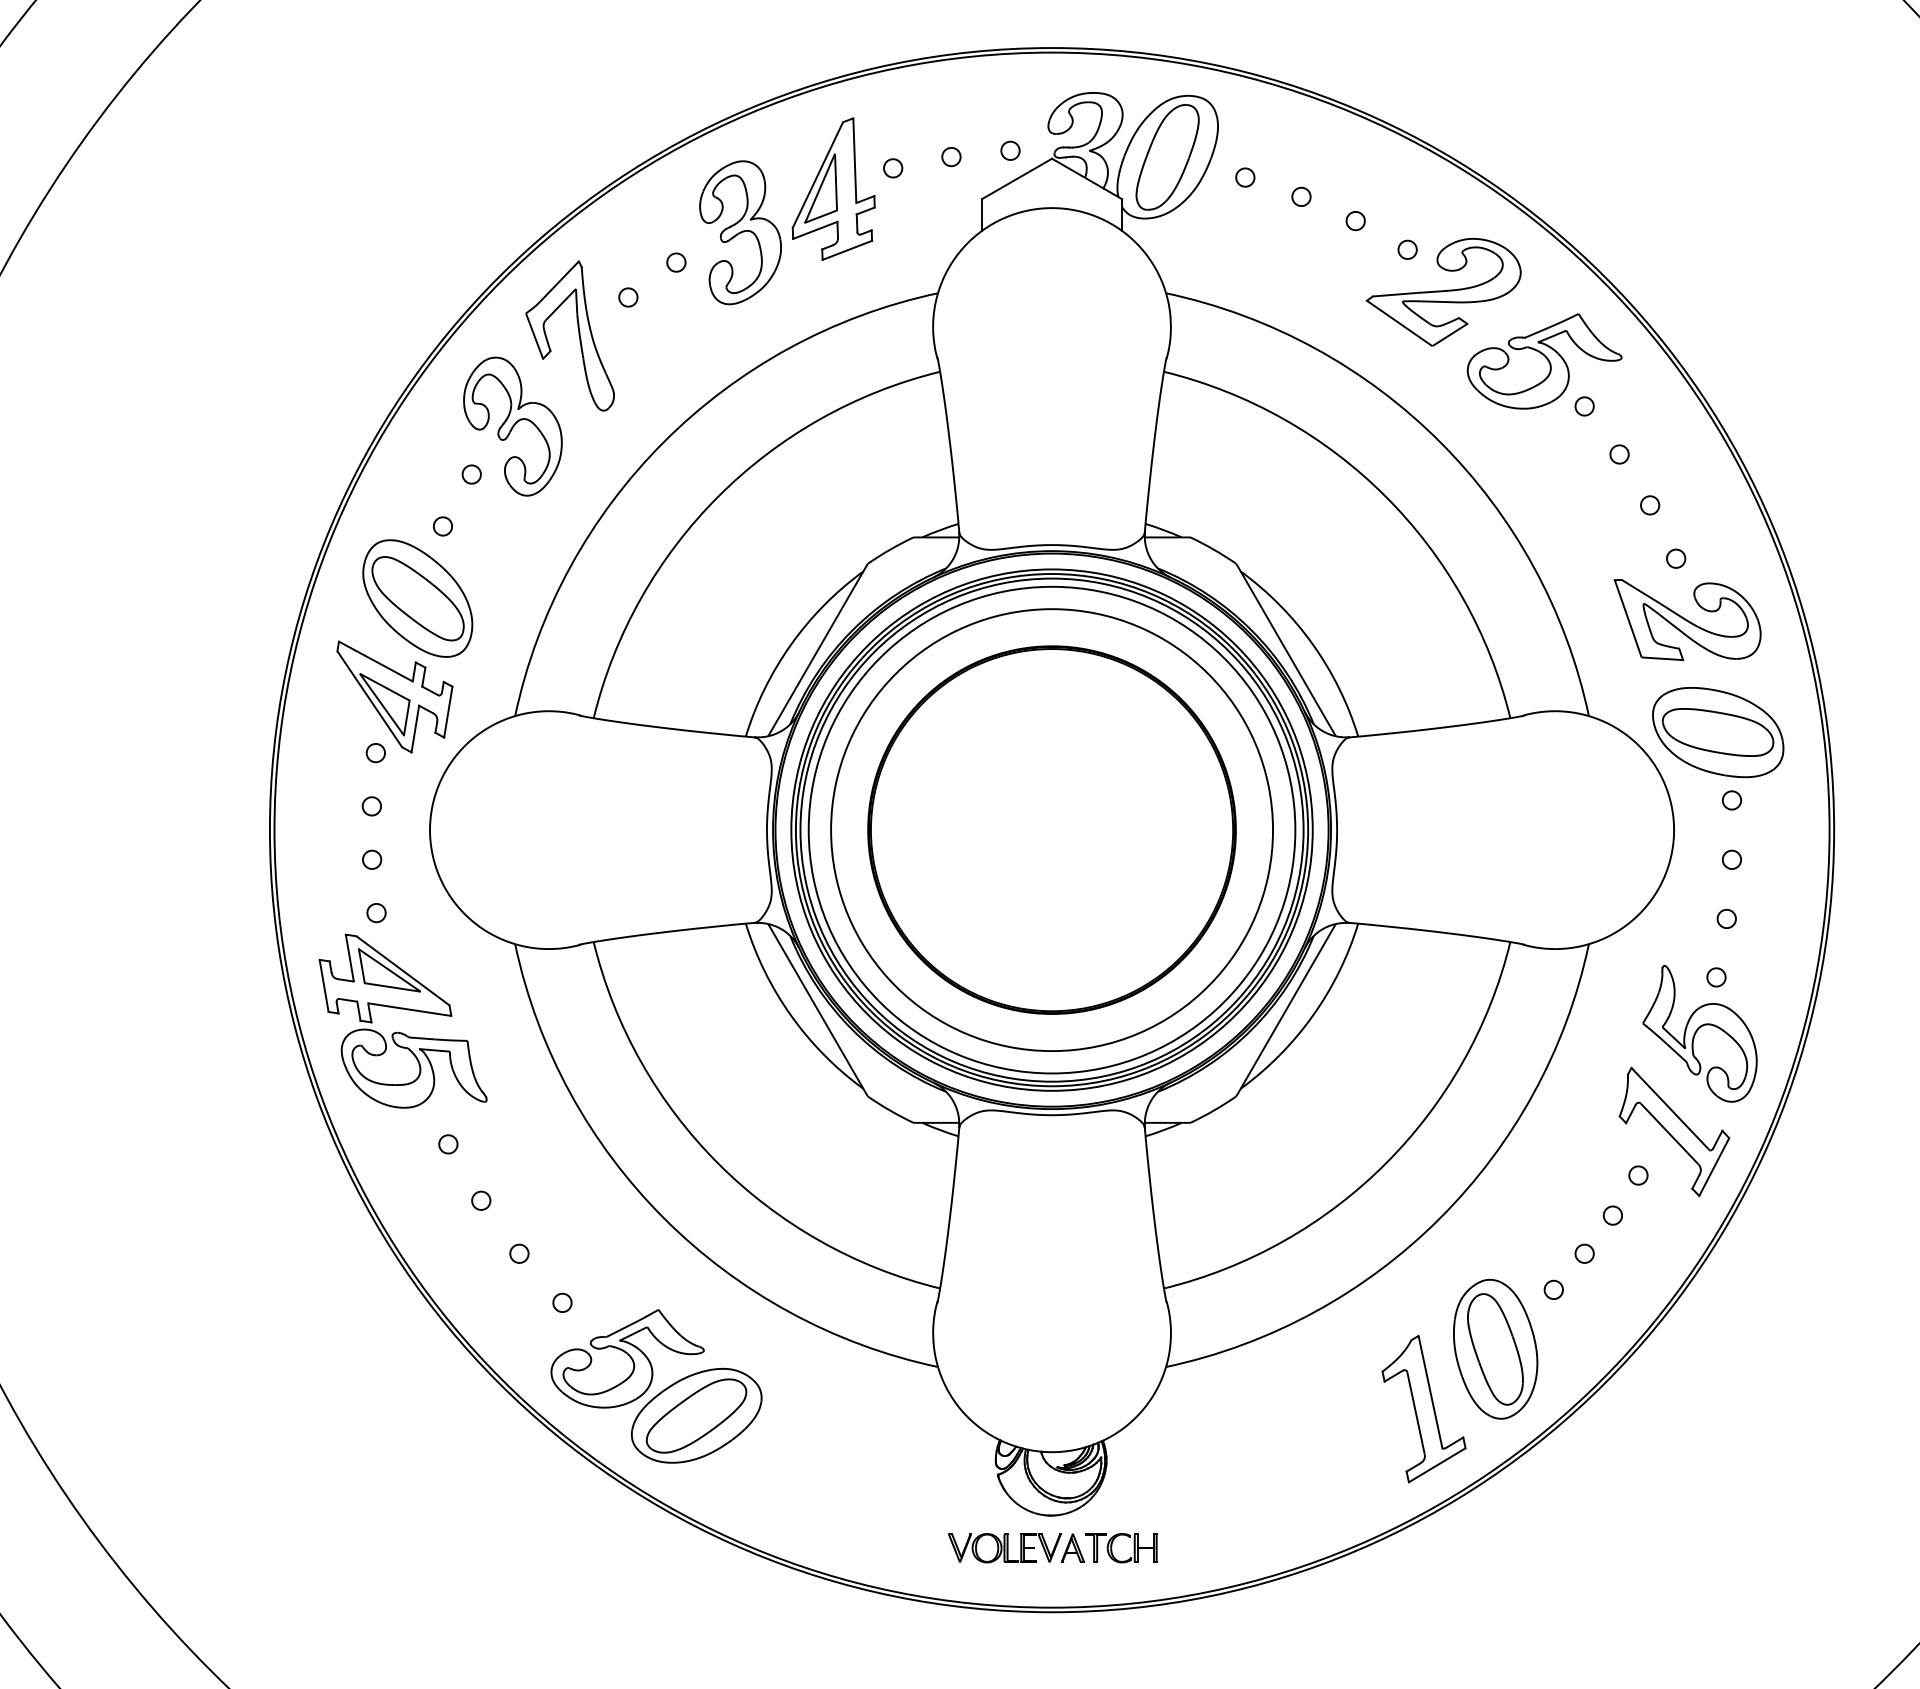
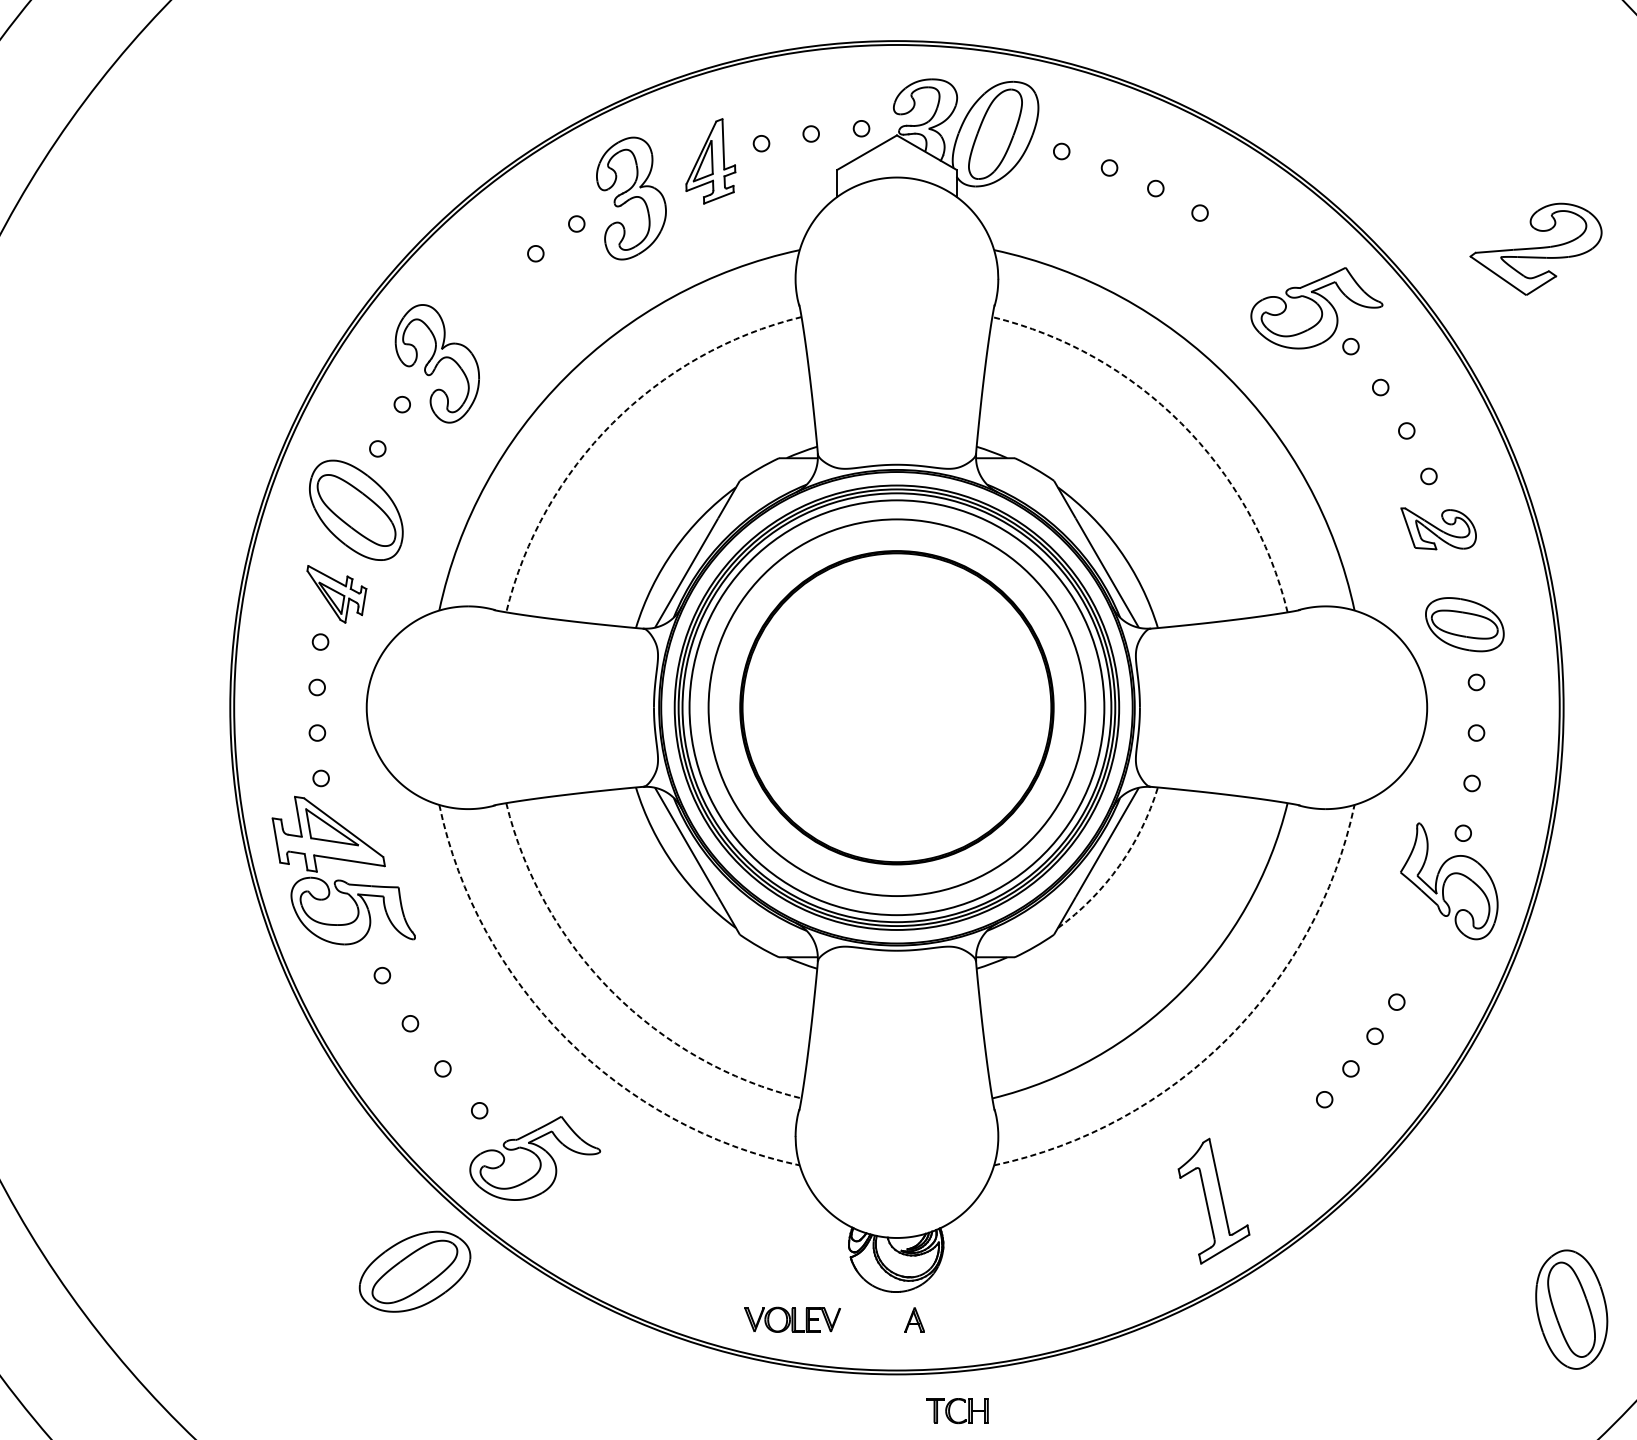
part: (833, 188) -> (710, 160), size x0.7
part: (1443, 292) -> (1535, 249), moved
part: (578, 335) -> (493, 286), removed
arc: (718, 496) -> (612, 423), solid -> dashed
arc: (1385, 496) -> (1181, 423), solid -> dashed
part: (1687, 620) -> (1438, 529), size x0.6
part: (394, 696) -> (336, 593), size x0.6
part: (1718, 732) -> (1465, 624), size x0.7
arc: (1313, 1015) -> (1119, 865), solid -> dashed
part: (1674, 1131) -> (1427, 964), removed
arc: (718, 1163) -> (612, 991), solid -> dashed
arc: (663, 1218) -> (565, 1038), solid -> dashed
arc: (1440, 1218) -> (1228, 1038), solid -> dashed
part: (1495, 1348) -> (1571, 1309), moved
part: (696, 1415) -> (414, 1271), moved
part: (1004, 1548) -> (792, 1320), moved
part: (1112, 1548) -> (950, 1411), moved

